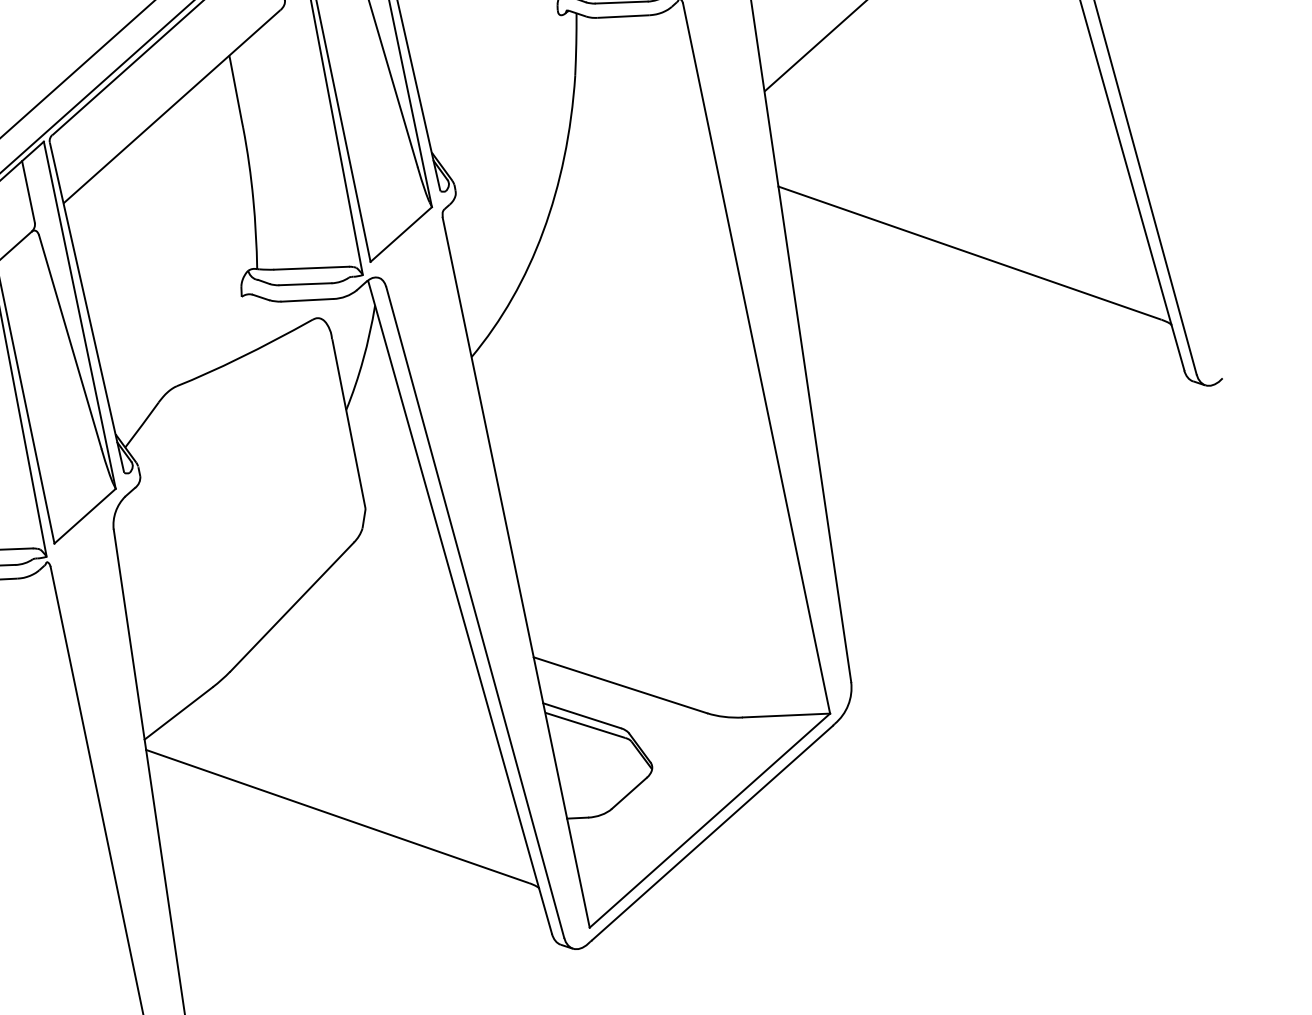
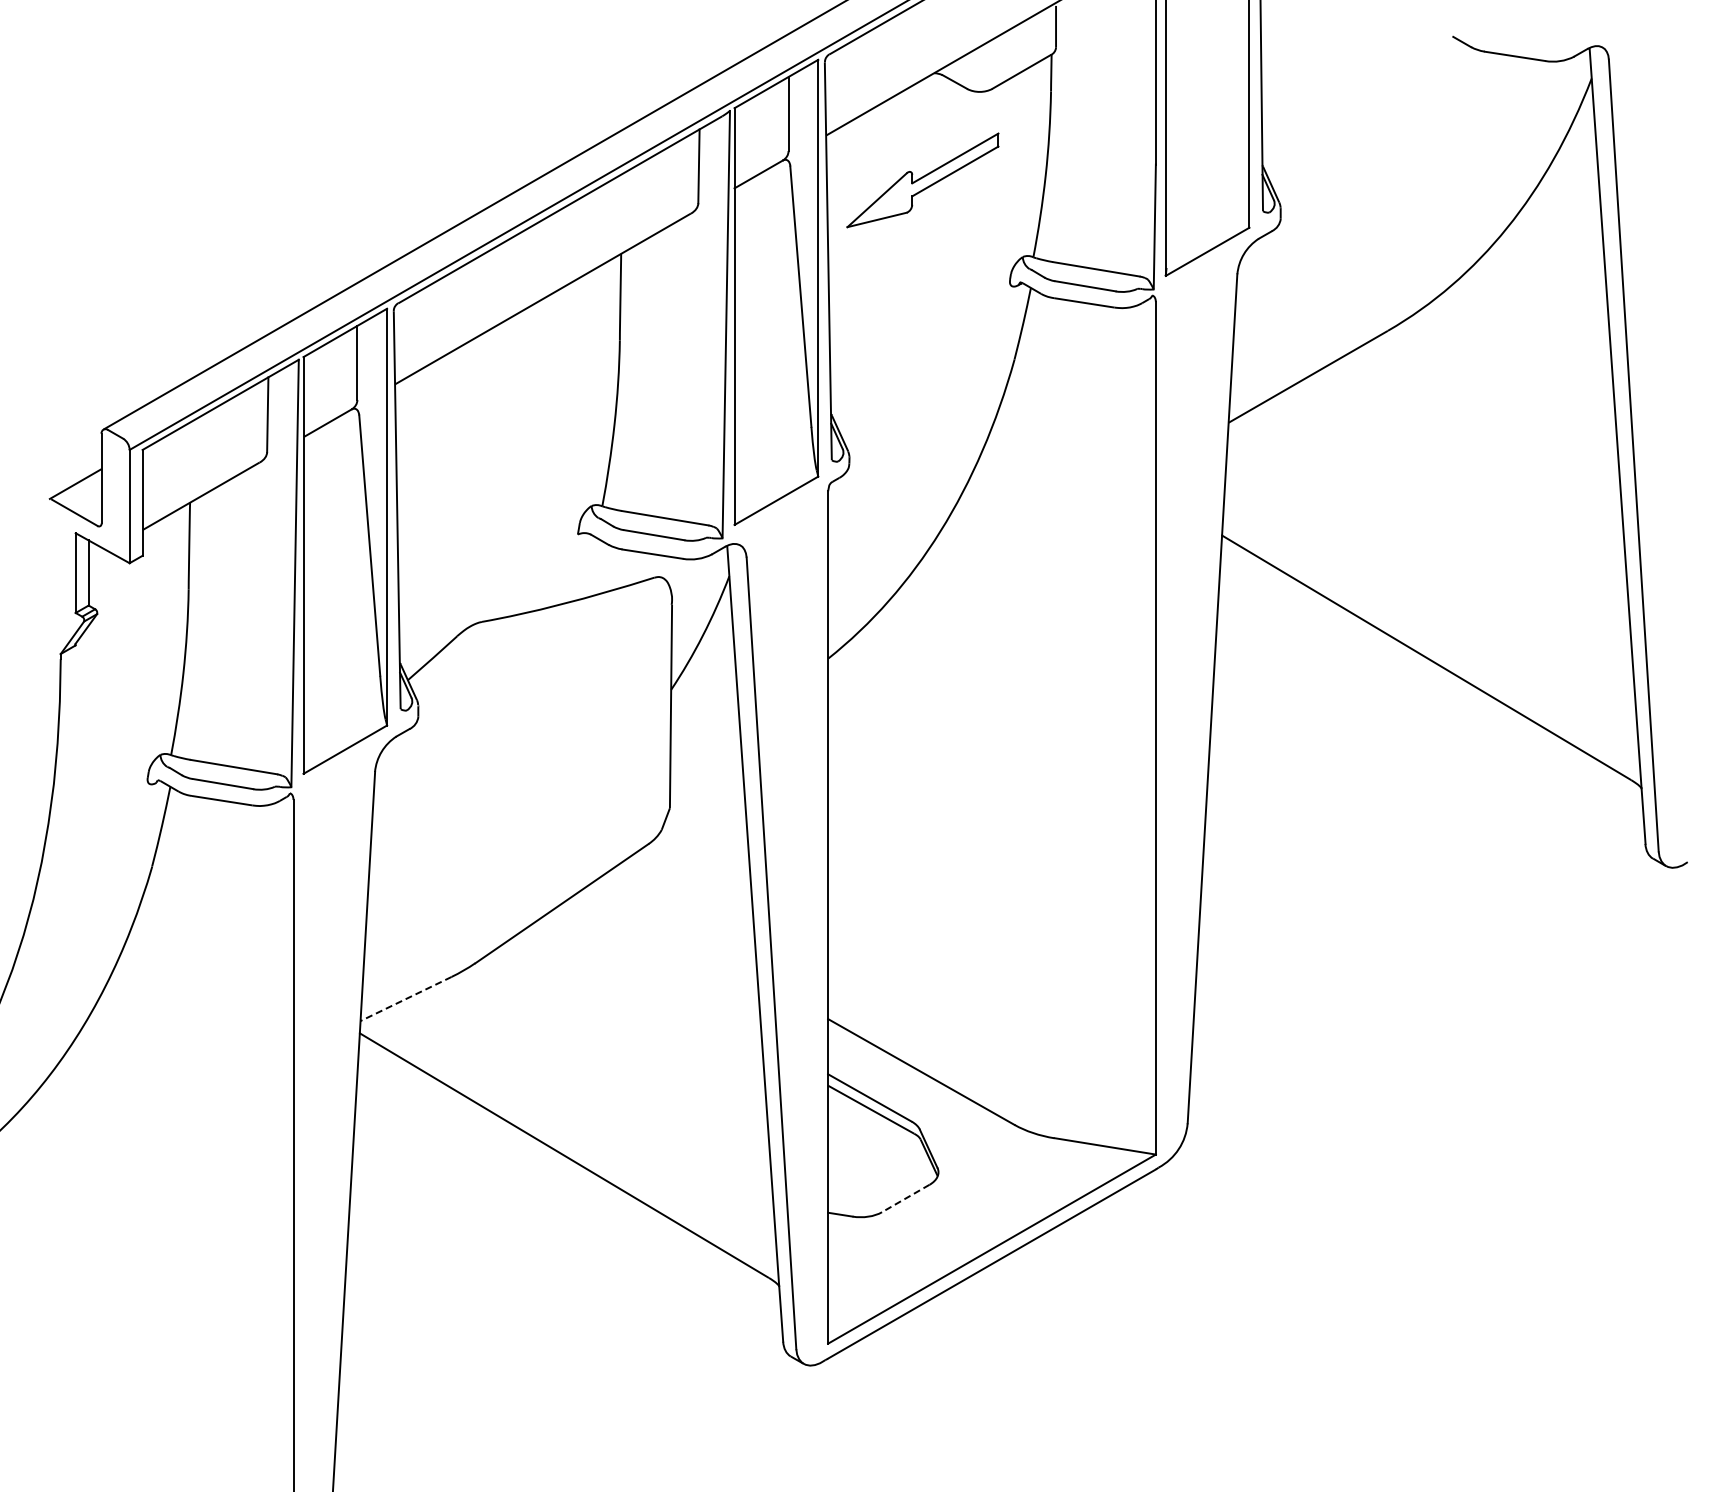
line: (179, 713) -> (406, 999), solid -> dashed
line: (629, 793) -> (905, 1198), solid -> dashed

